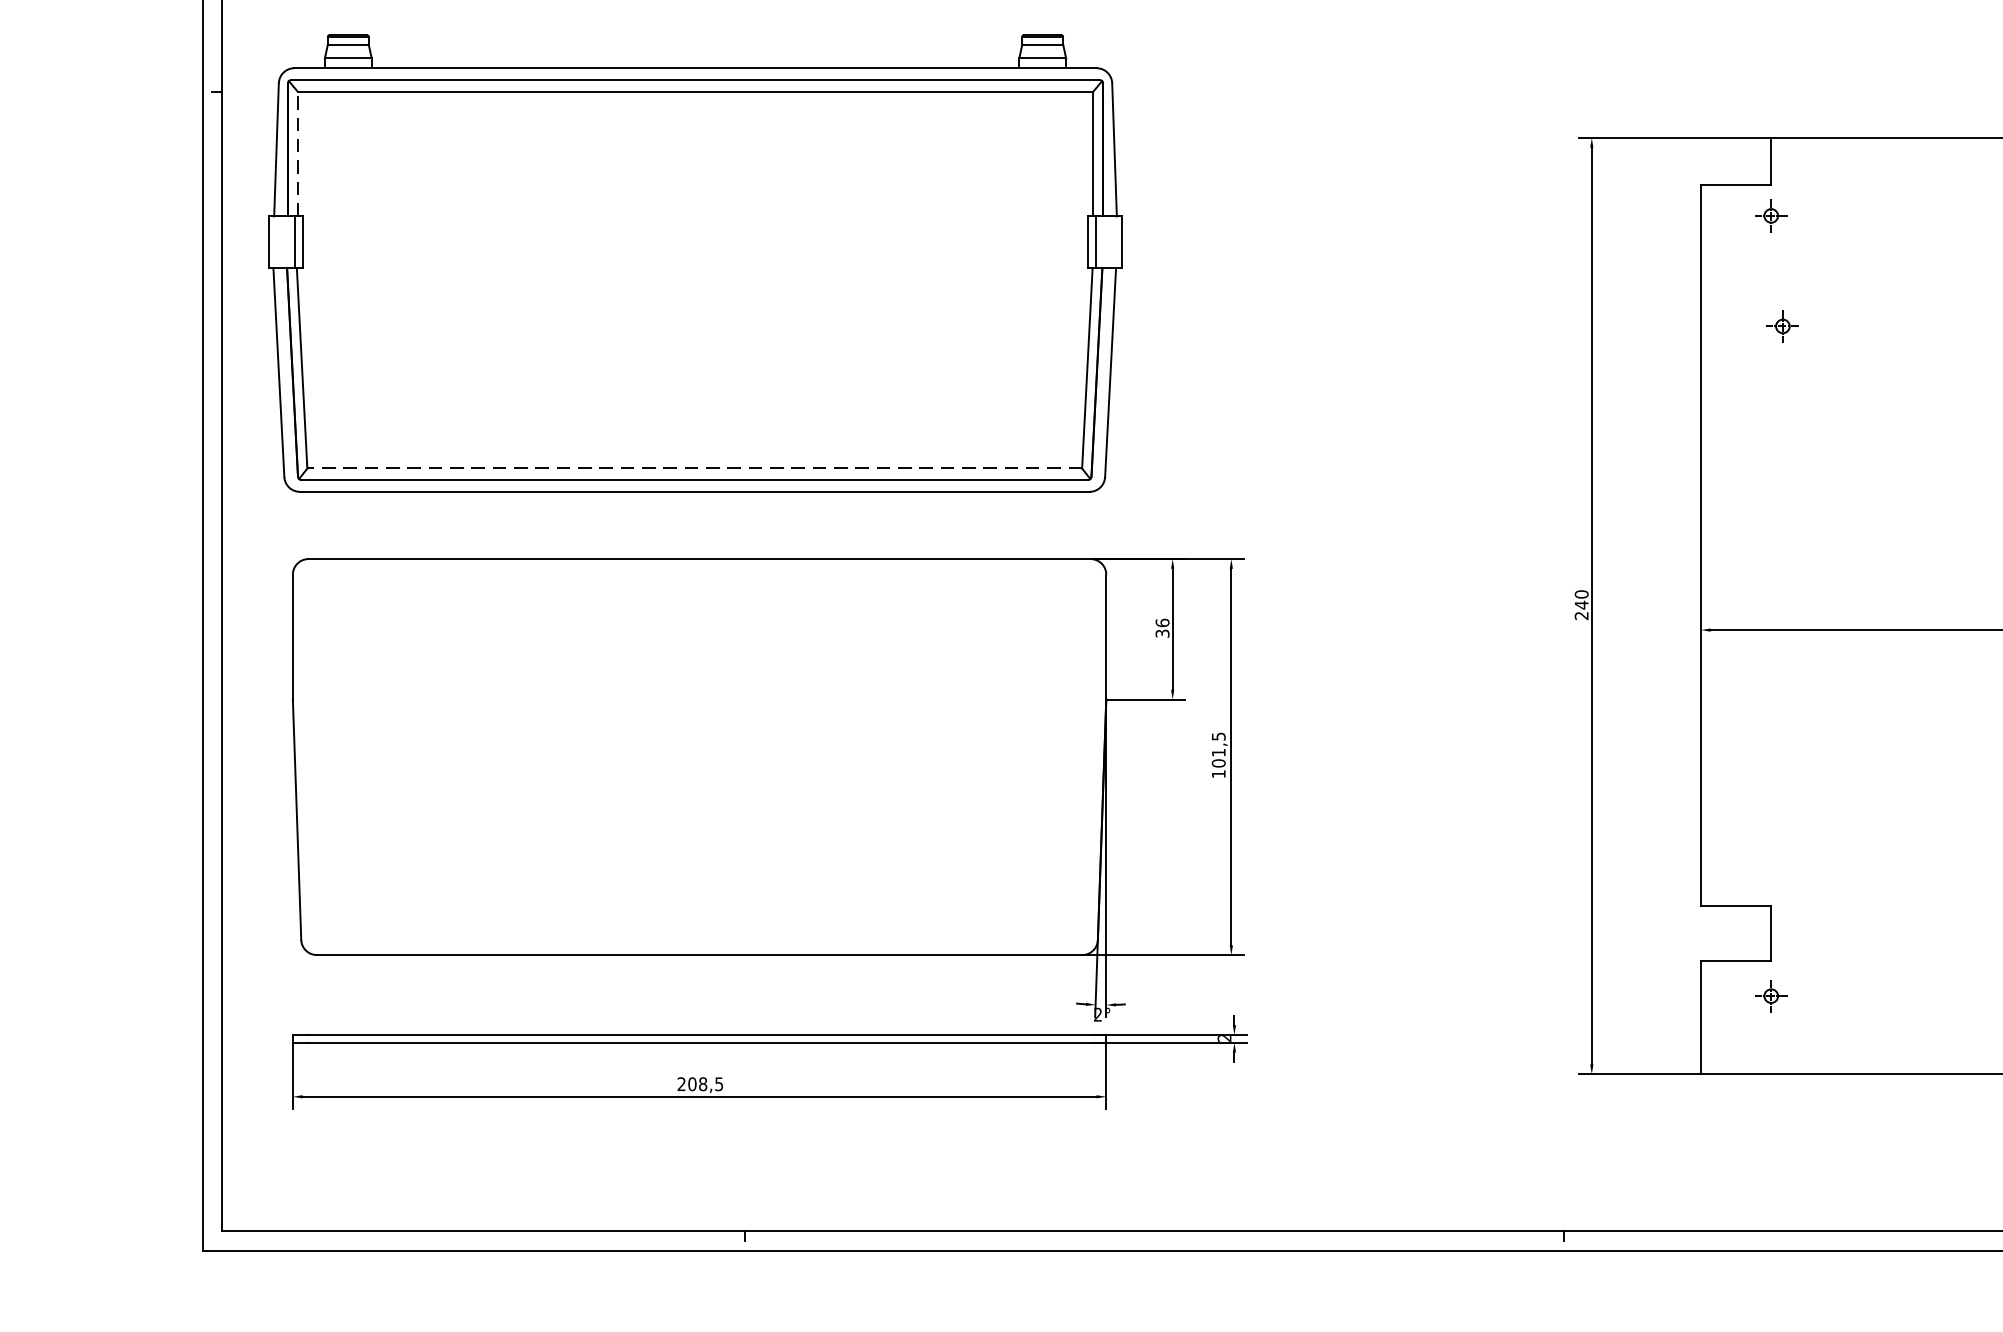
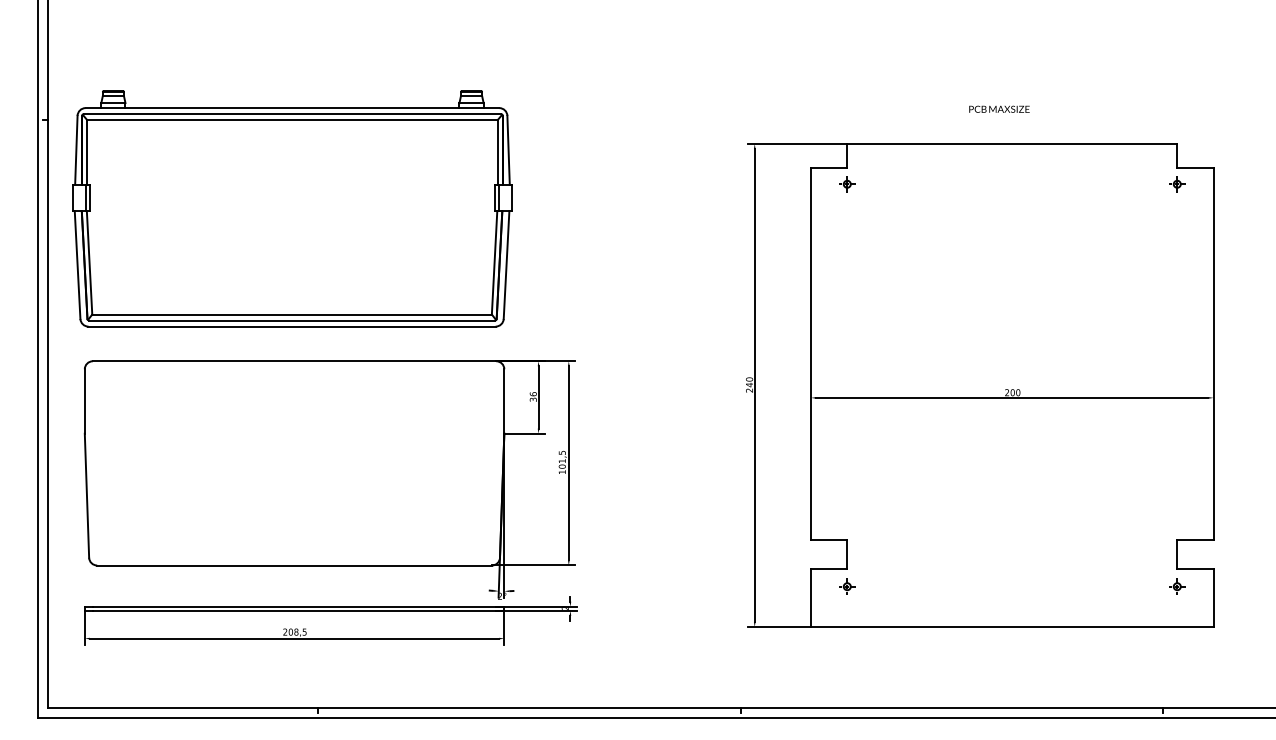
line: (298, 152) -> (87, 151), dashed -> solid
part: (1783, 326) -> (853, 241), removed
line: (695, 468) -> (292, 314), dashed -> solid

